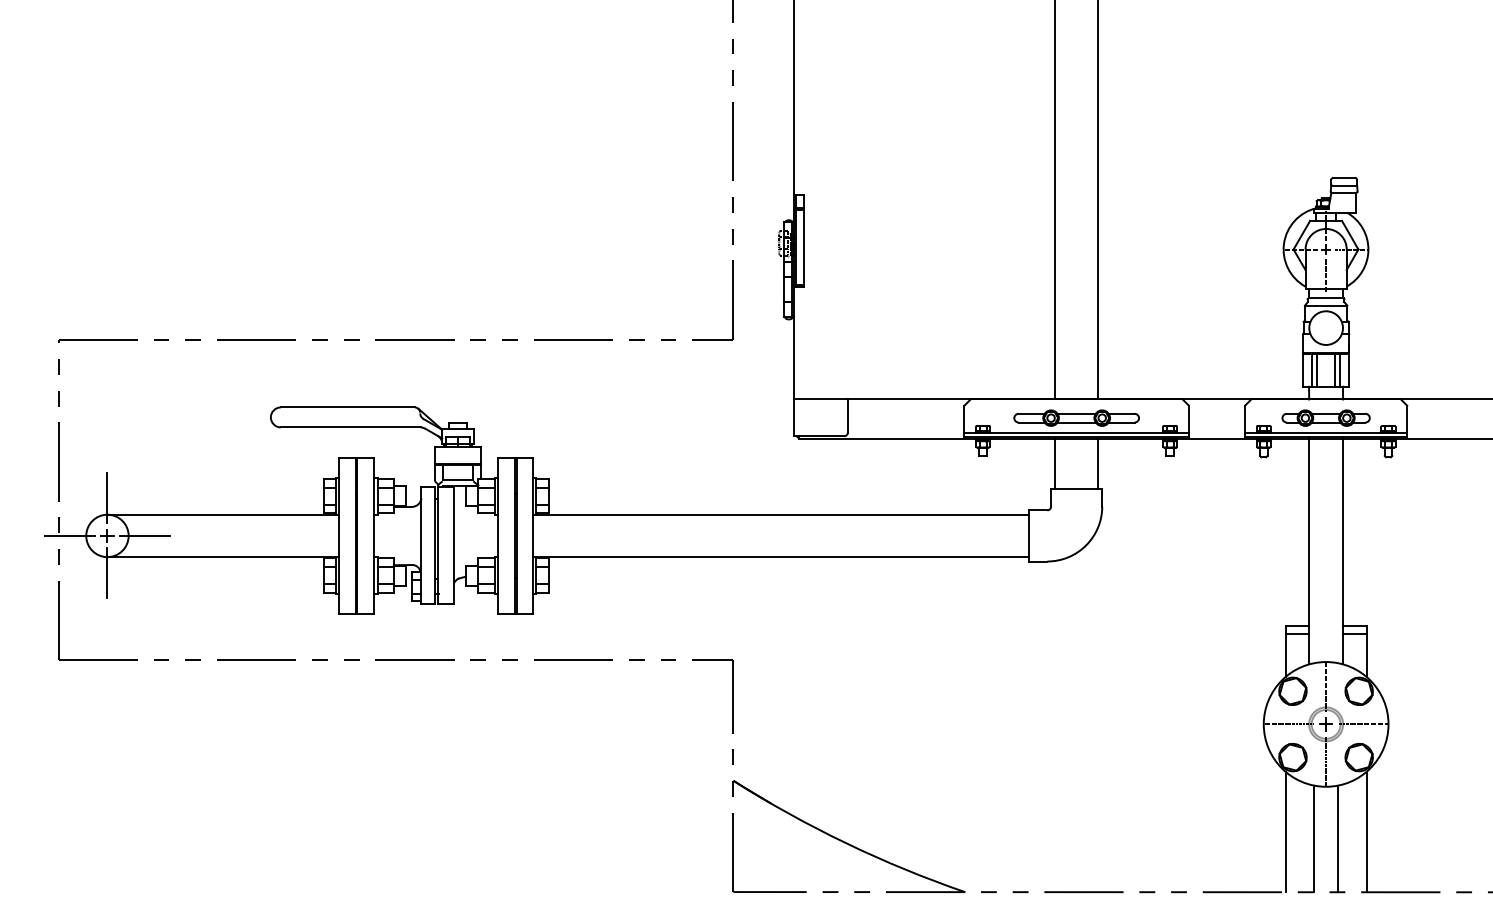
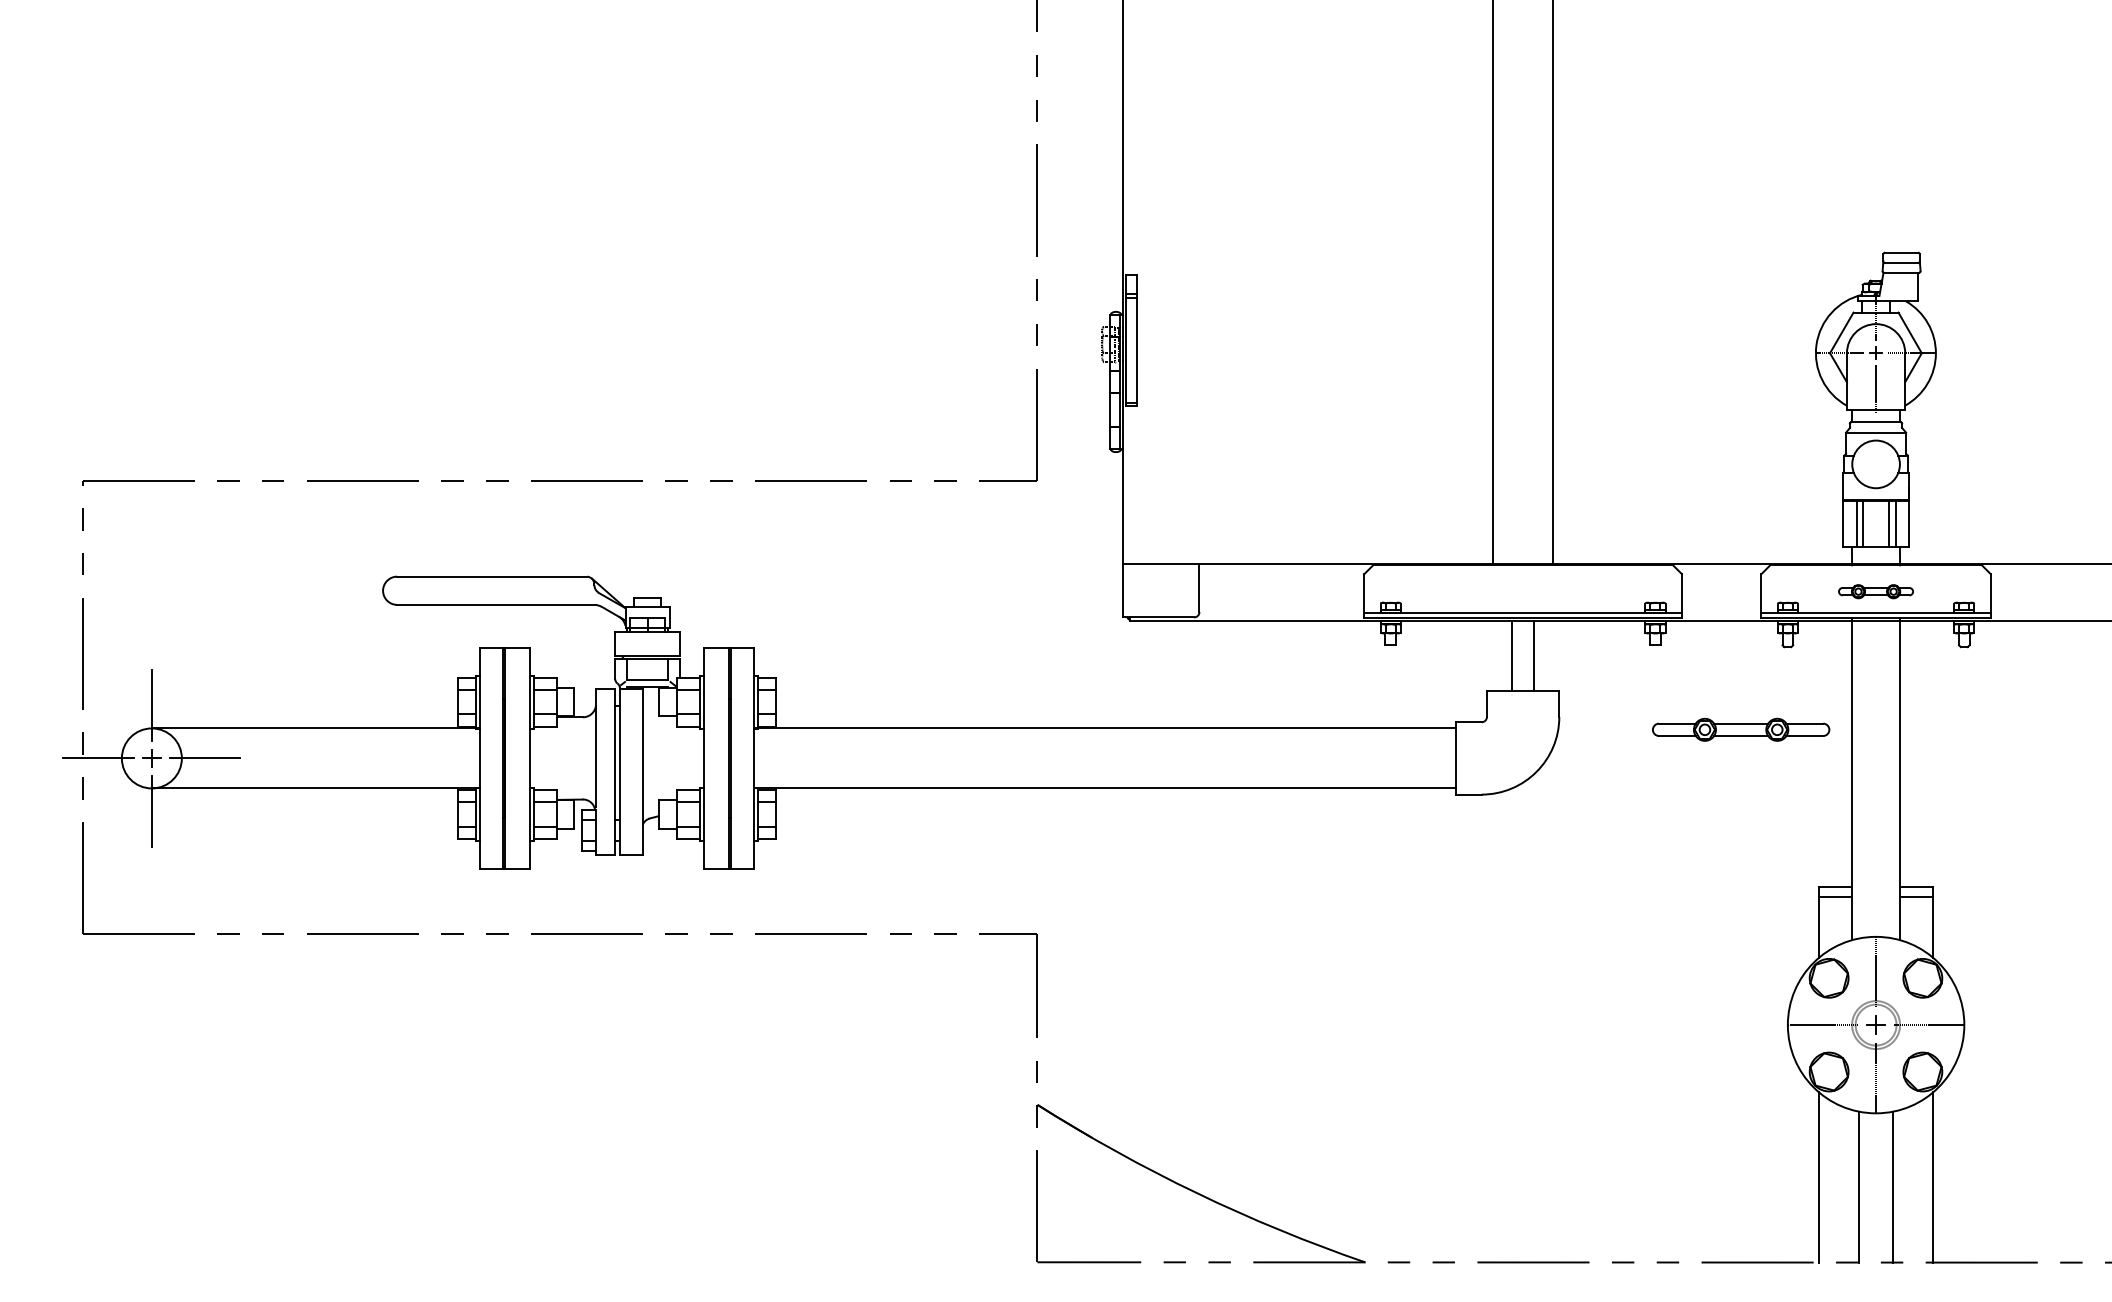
part: (1076, 417) -> (1741, 729), moved
part: (1325, 417) -> (1875, 591), size x0.6
line: (1055, 463) -> (1534, 656), moved
line: (1098, 463) -> (1512, 656), moved

